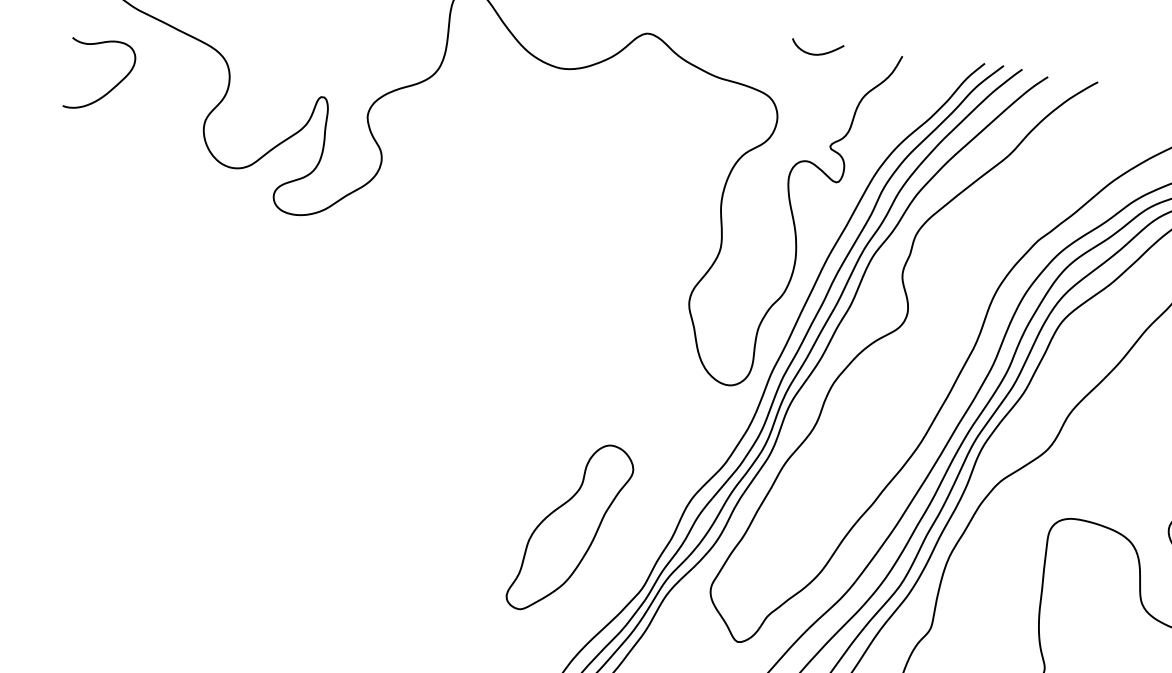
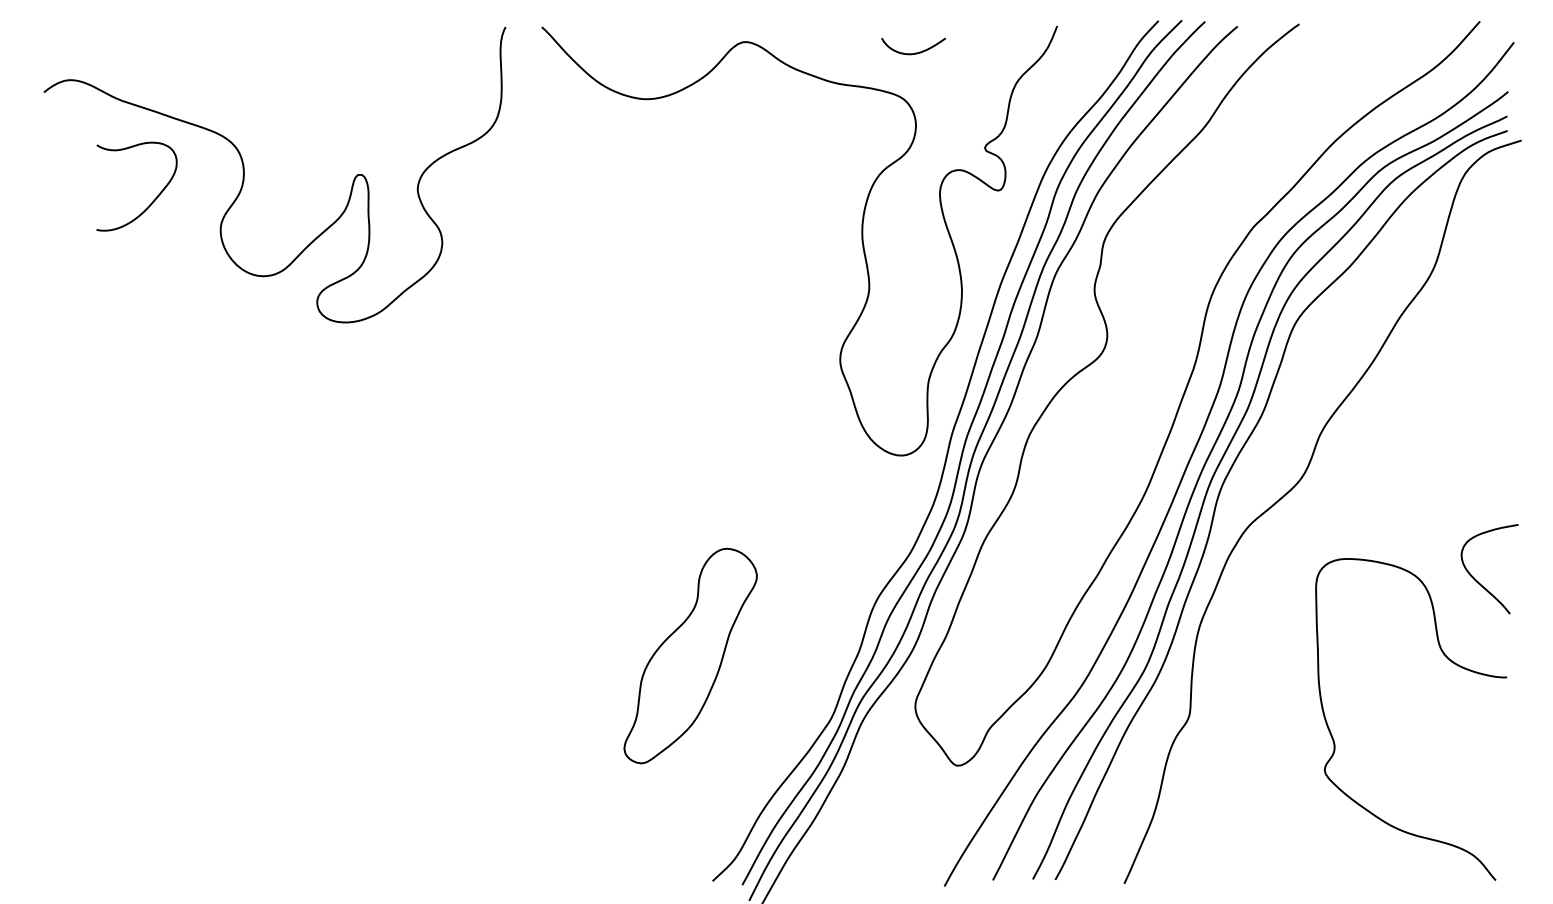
curve: (818, 53) -> (915, 52), moved
curve: (111, 89) -> (152, 201), moved
part: (570, 527) -> (690, 655), moved

